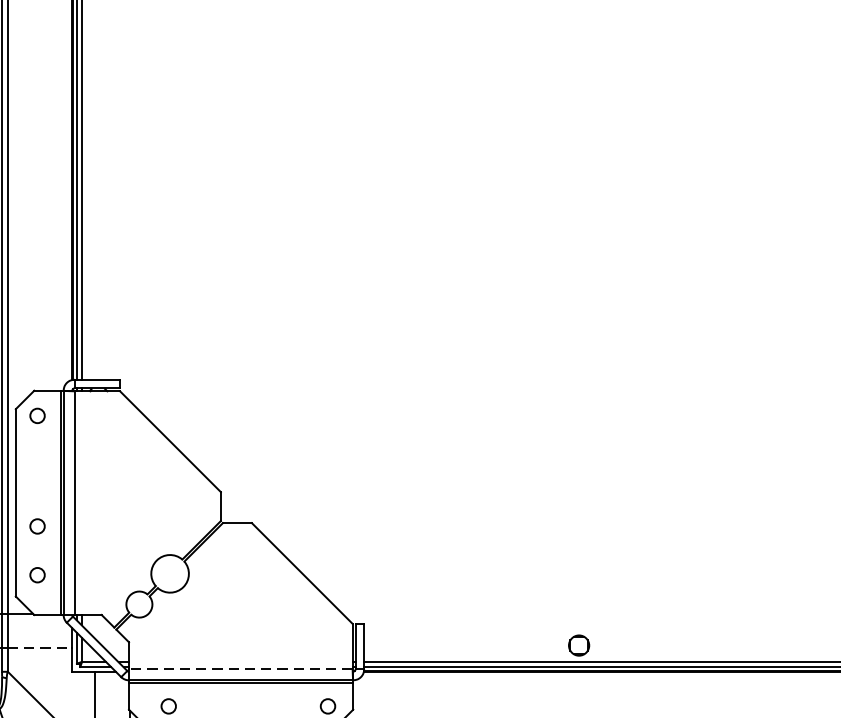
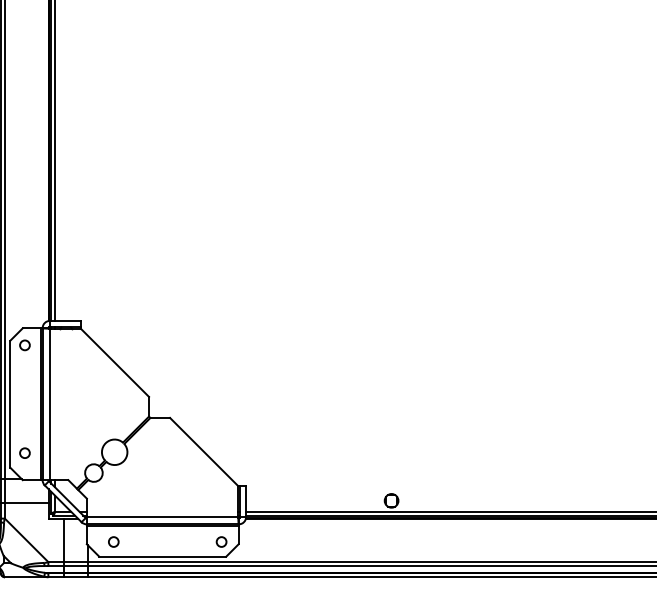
circle: (36, 525) -> (24, 419), removed
line: (39, 648) -> (26, 502), dashed -> solid
line: (240, 668) -> (162, 516), dashed -> solid

